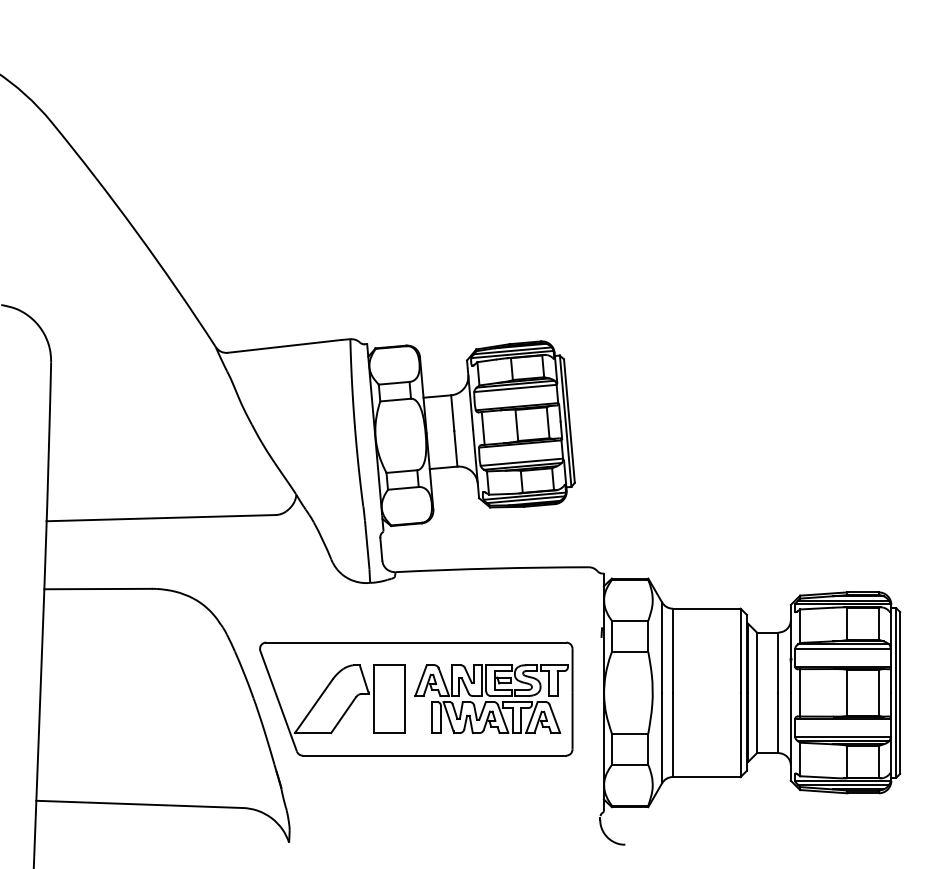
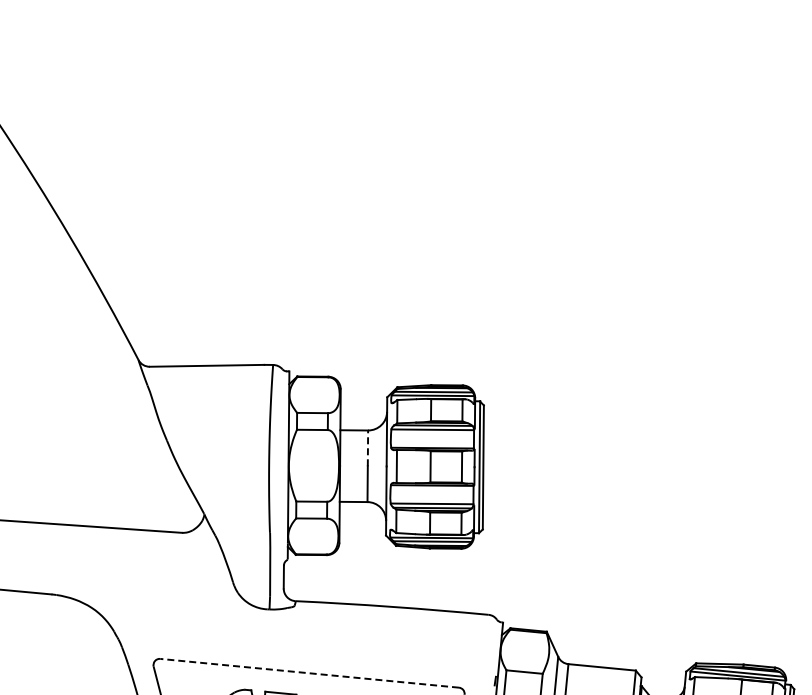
line: (452, 413) -> (367, 448), solid -> dashed
line: (415, 642) -> (308, 673), solid -> dashed

